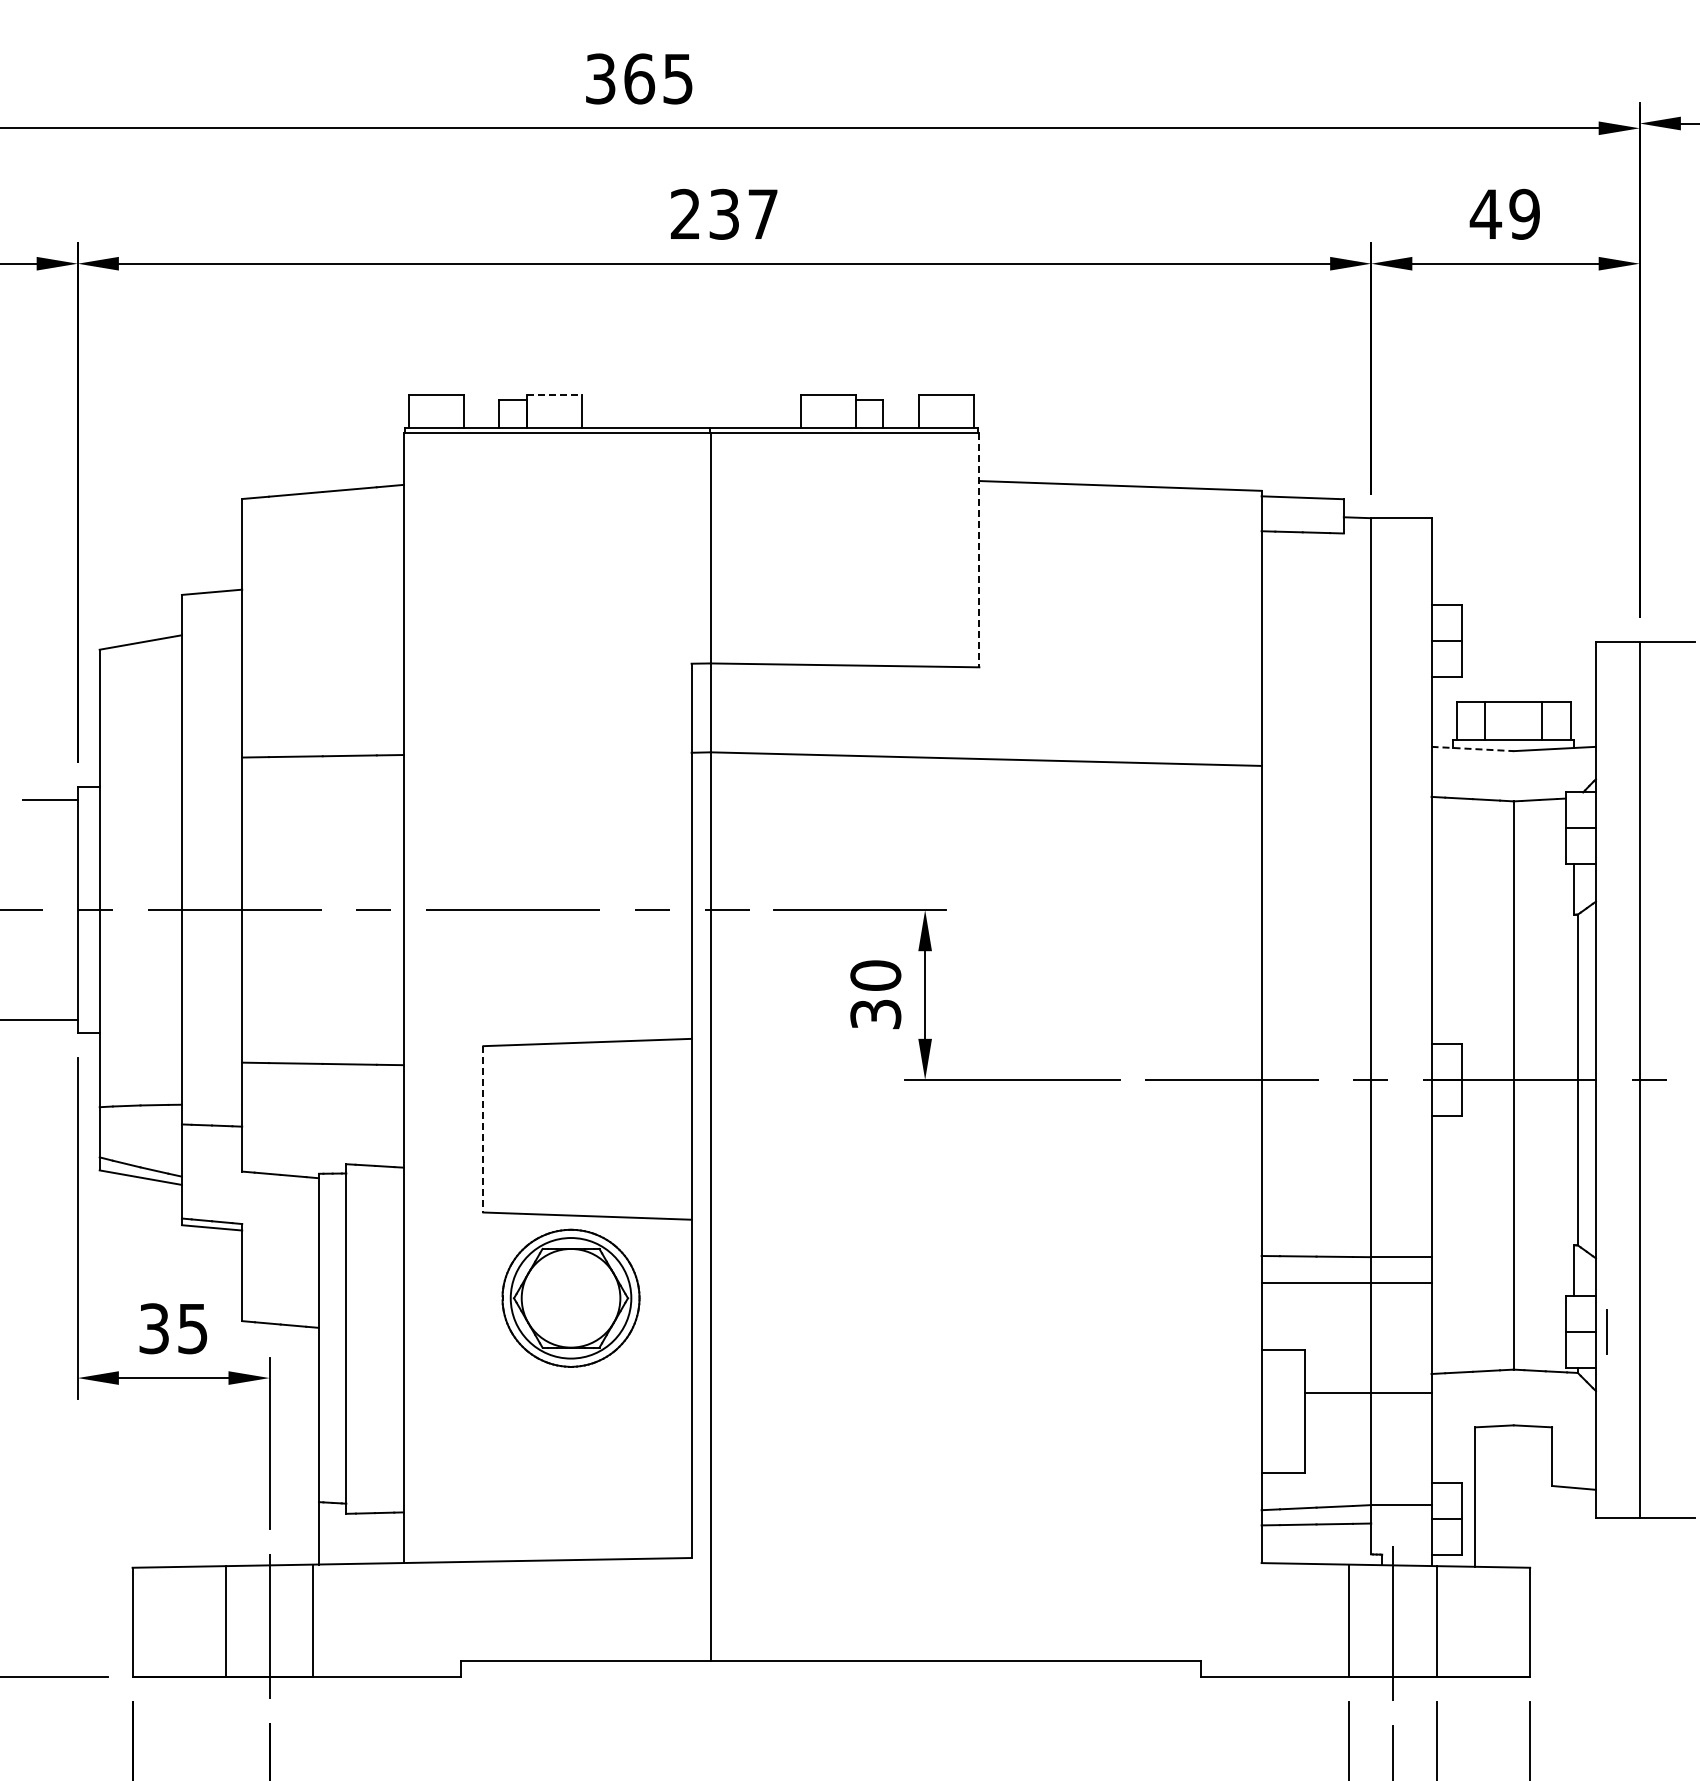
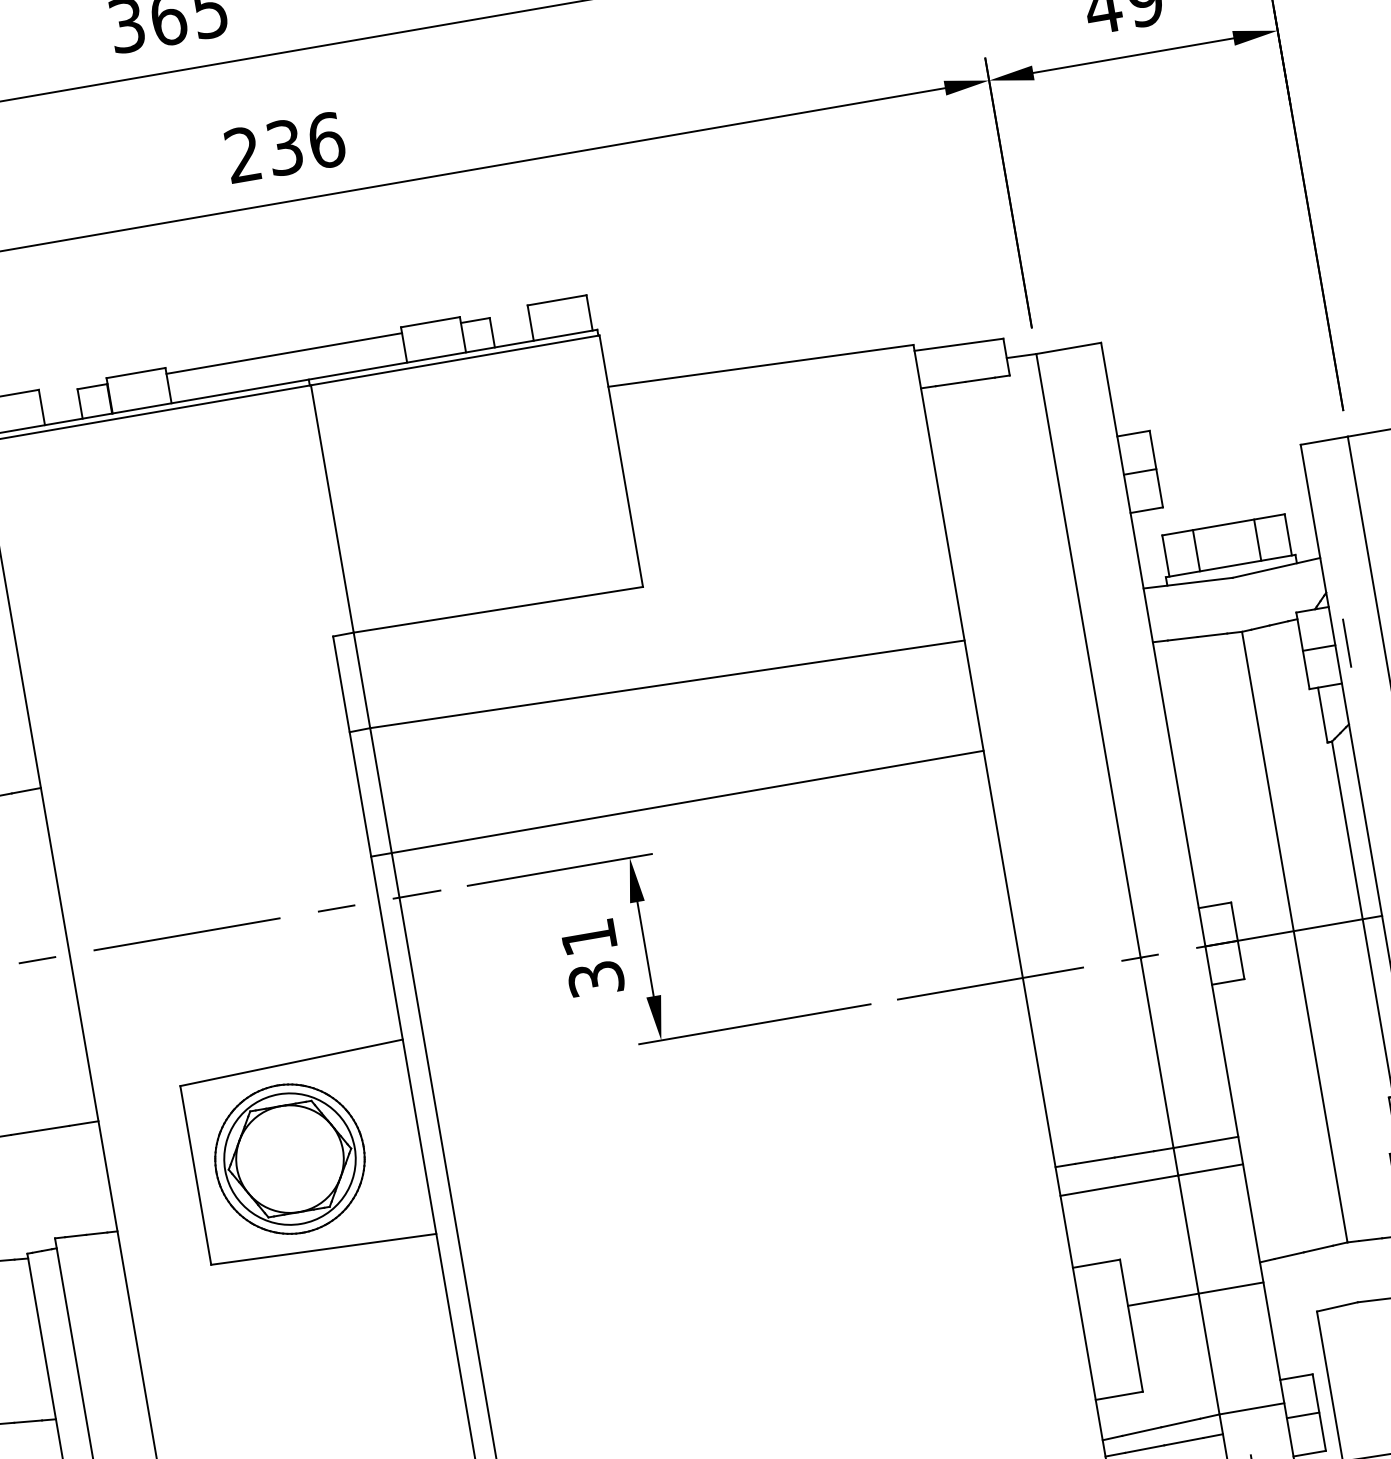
text: (763, 213) -> (326, 139), 237 -> 236
line: (555, 394) -> (136, 372), dashed -> solid
line: (691, 400) -> (284, 353), added
line: (979, 550) -> (621, 461), dashed -> solid
line: (1473, 749) -> (1189, 583), dashed -> solid
line: (1606, 828) -> (1346, 643), added
line: (976, 868) -> (677, 803), added
text: (875, 975) -> (588, 937), 30 -> 31
line: (483, 1129) -> (195, 1175), dashed -> solid
part: (570, 1297) -> (289, 1158), moved

